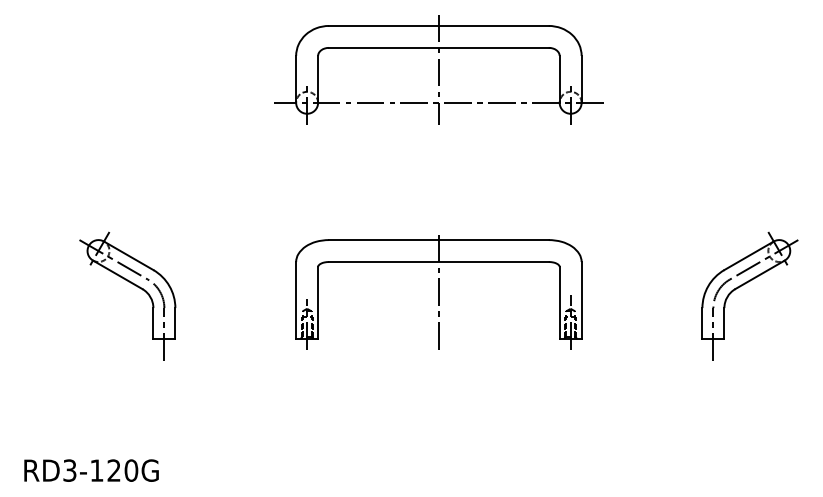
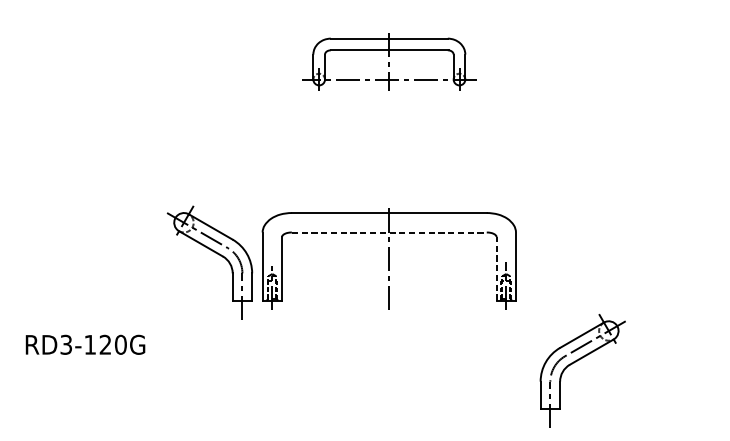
part: (438, 69) -> (388, 61), size x0.6
line: (438, 262) -> (388, 232), solid -> dashed
part: (743, 285) -> (577, 361), moved
part: (135, 286) -> (216, 254), moved
line: (559, 302) -> (496, 268), solid -> dashed
text: (91, 470) -> (85, 344), moved

